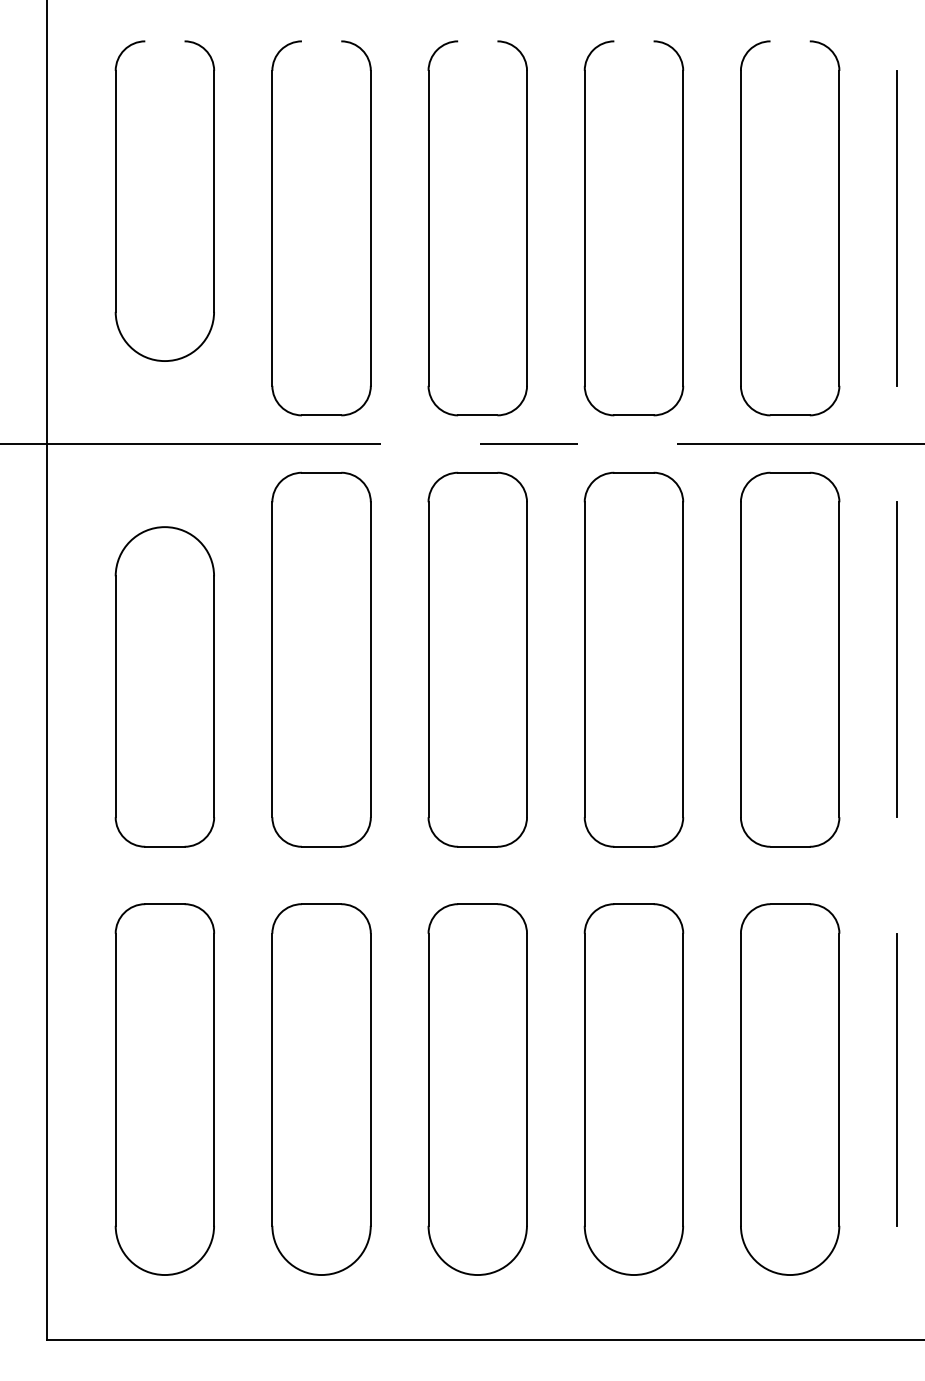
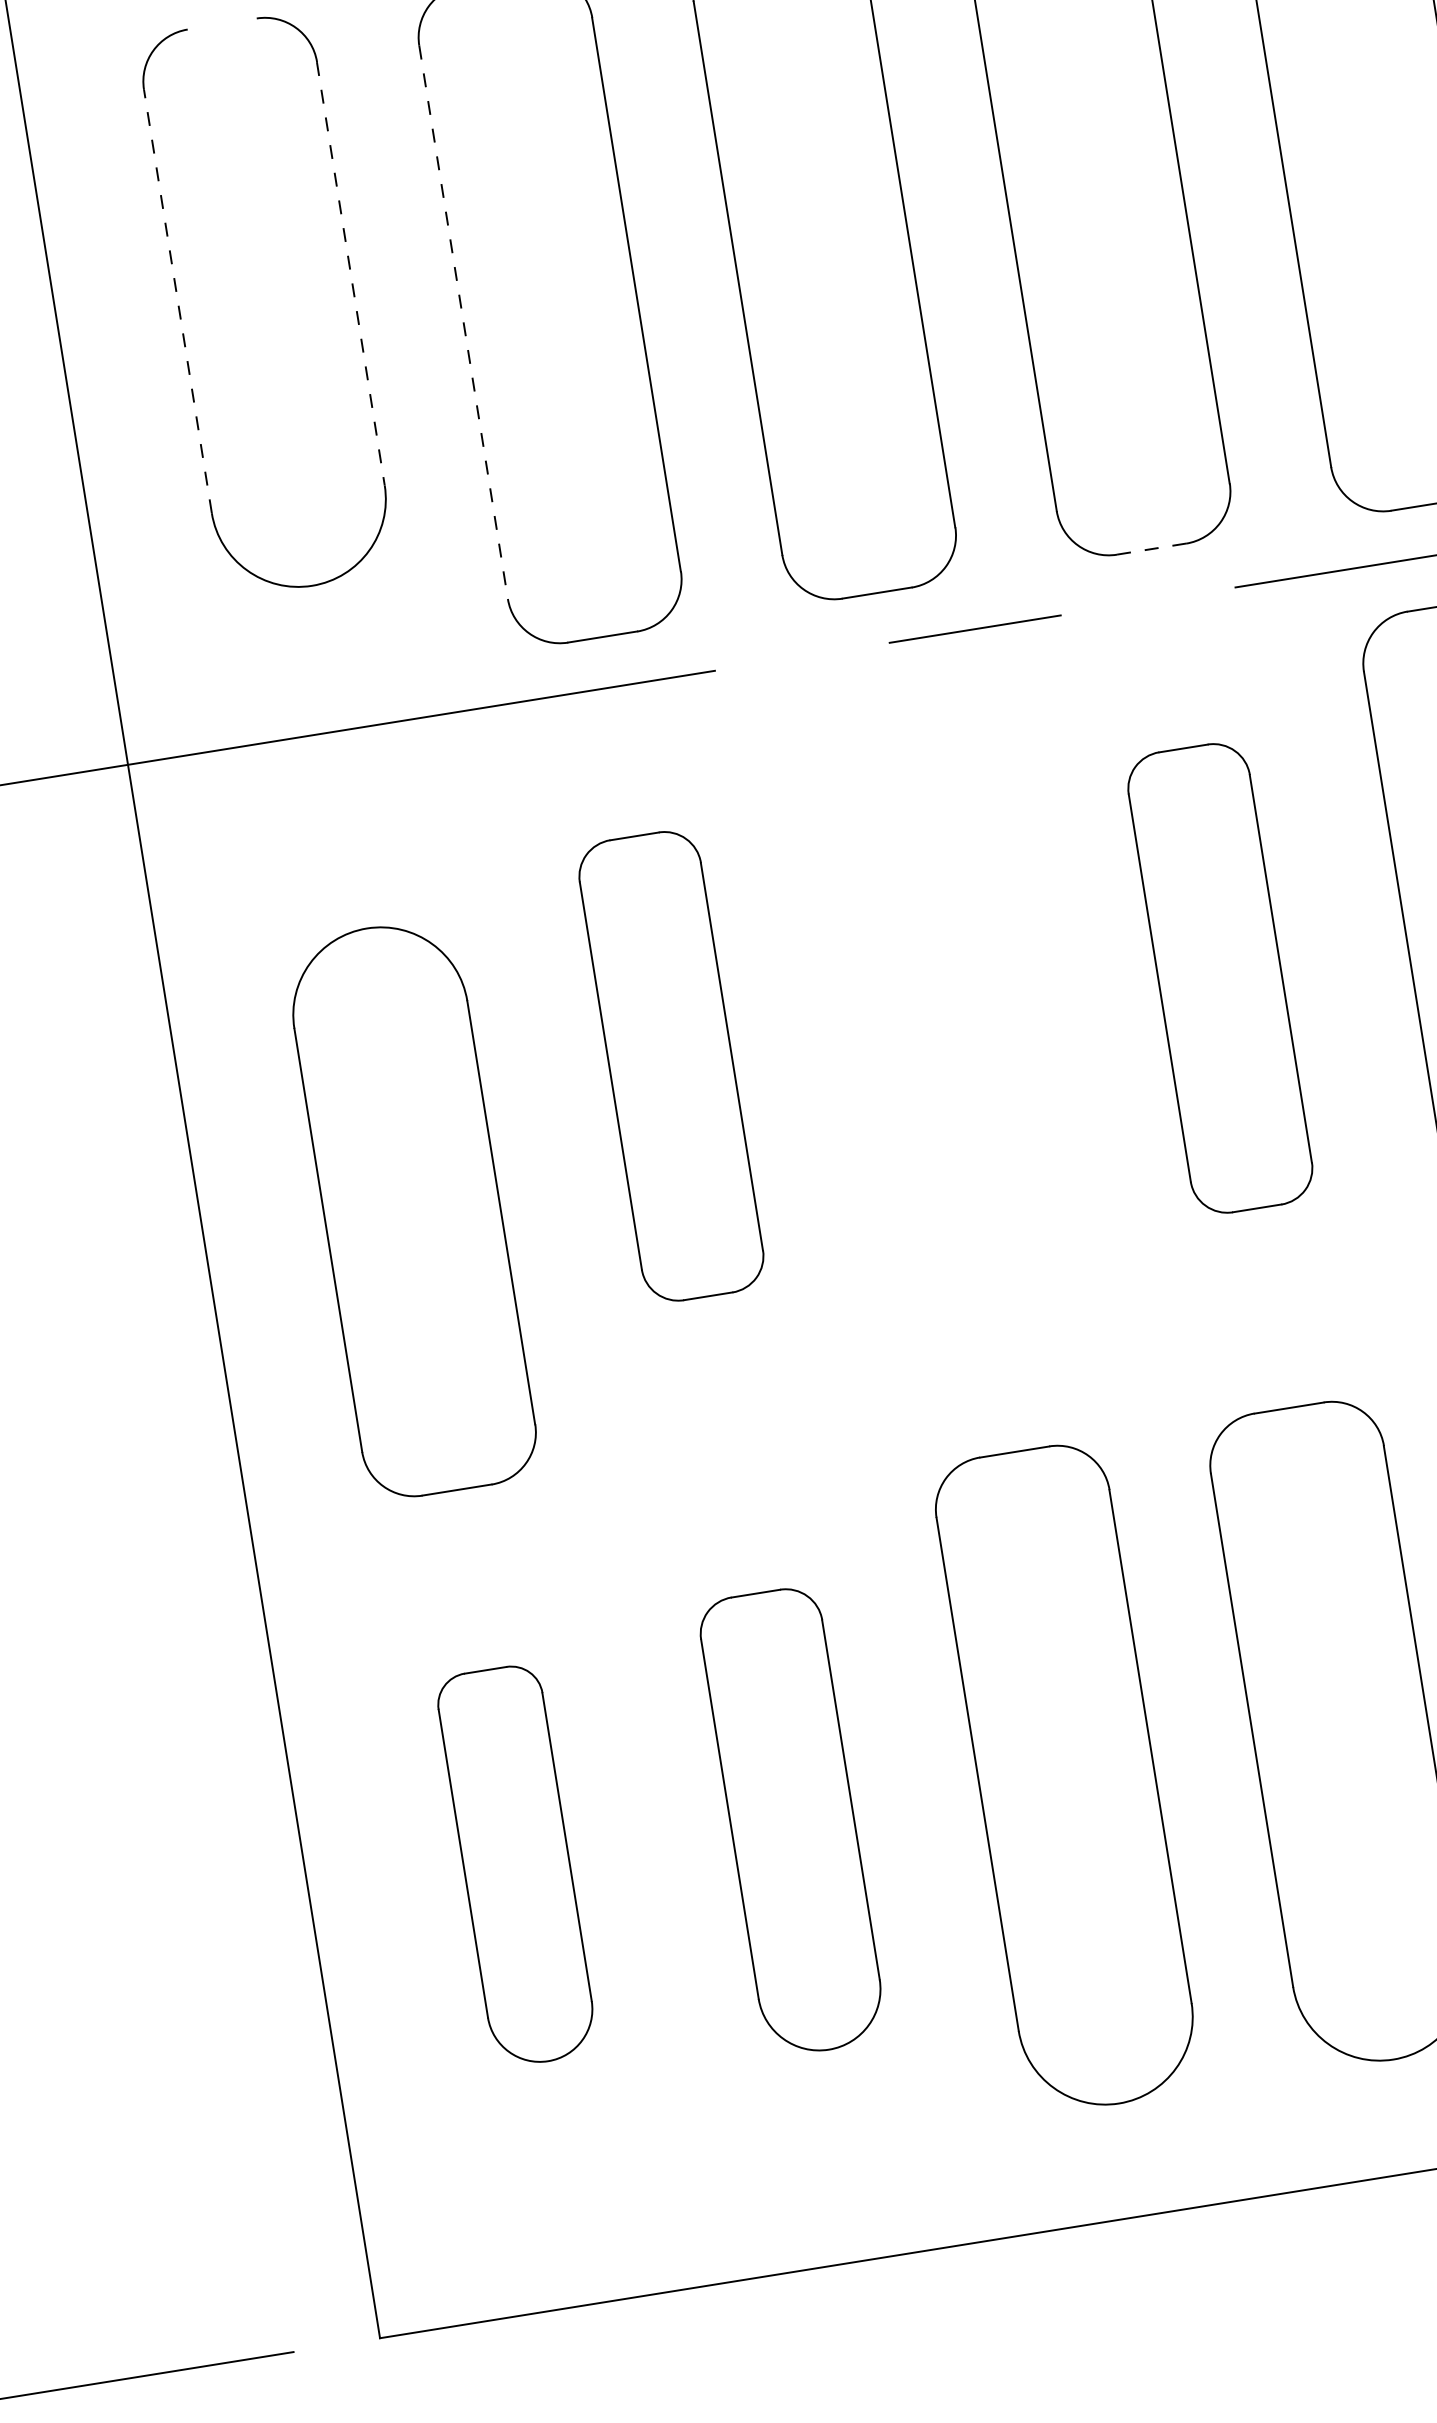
line: (115, 190) -> (177, 299), solid -> dashed
line: (214, 191) -> (351, 273), solid -> dashed
line: (272, 228) -> (463, 322), solid -> dashed
line: (633, 415) -> (1150, 549), solid -> dashed
part: (321, 659) -> (671, 1066), size x0.7
part: (477, 659) -> (945, 1022), removed
part: (633, 659) -> (1219, 978), size x0.7
part: (164, 686) -> (411, 1208), moved
part: (164, 1089) -> (516, 1865), size x0.6
part: (321, 1089) -> (792, 1821), size x0.7

